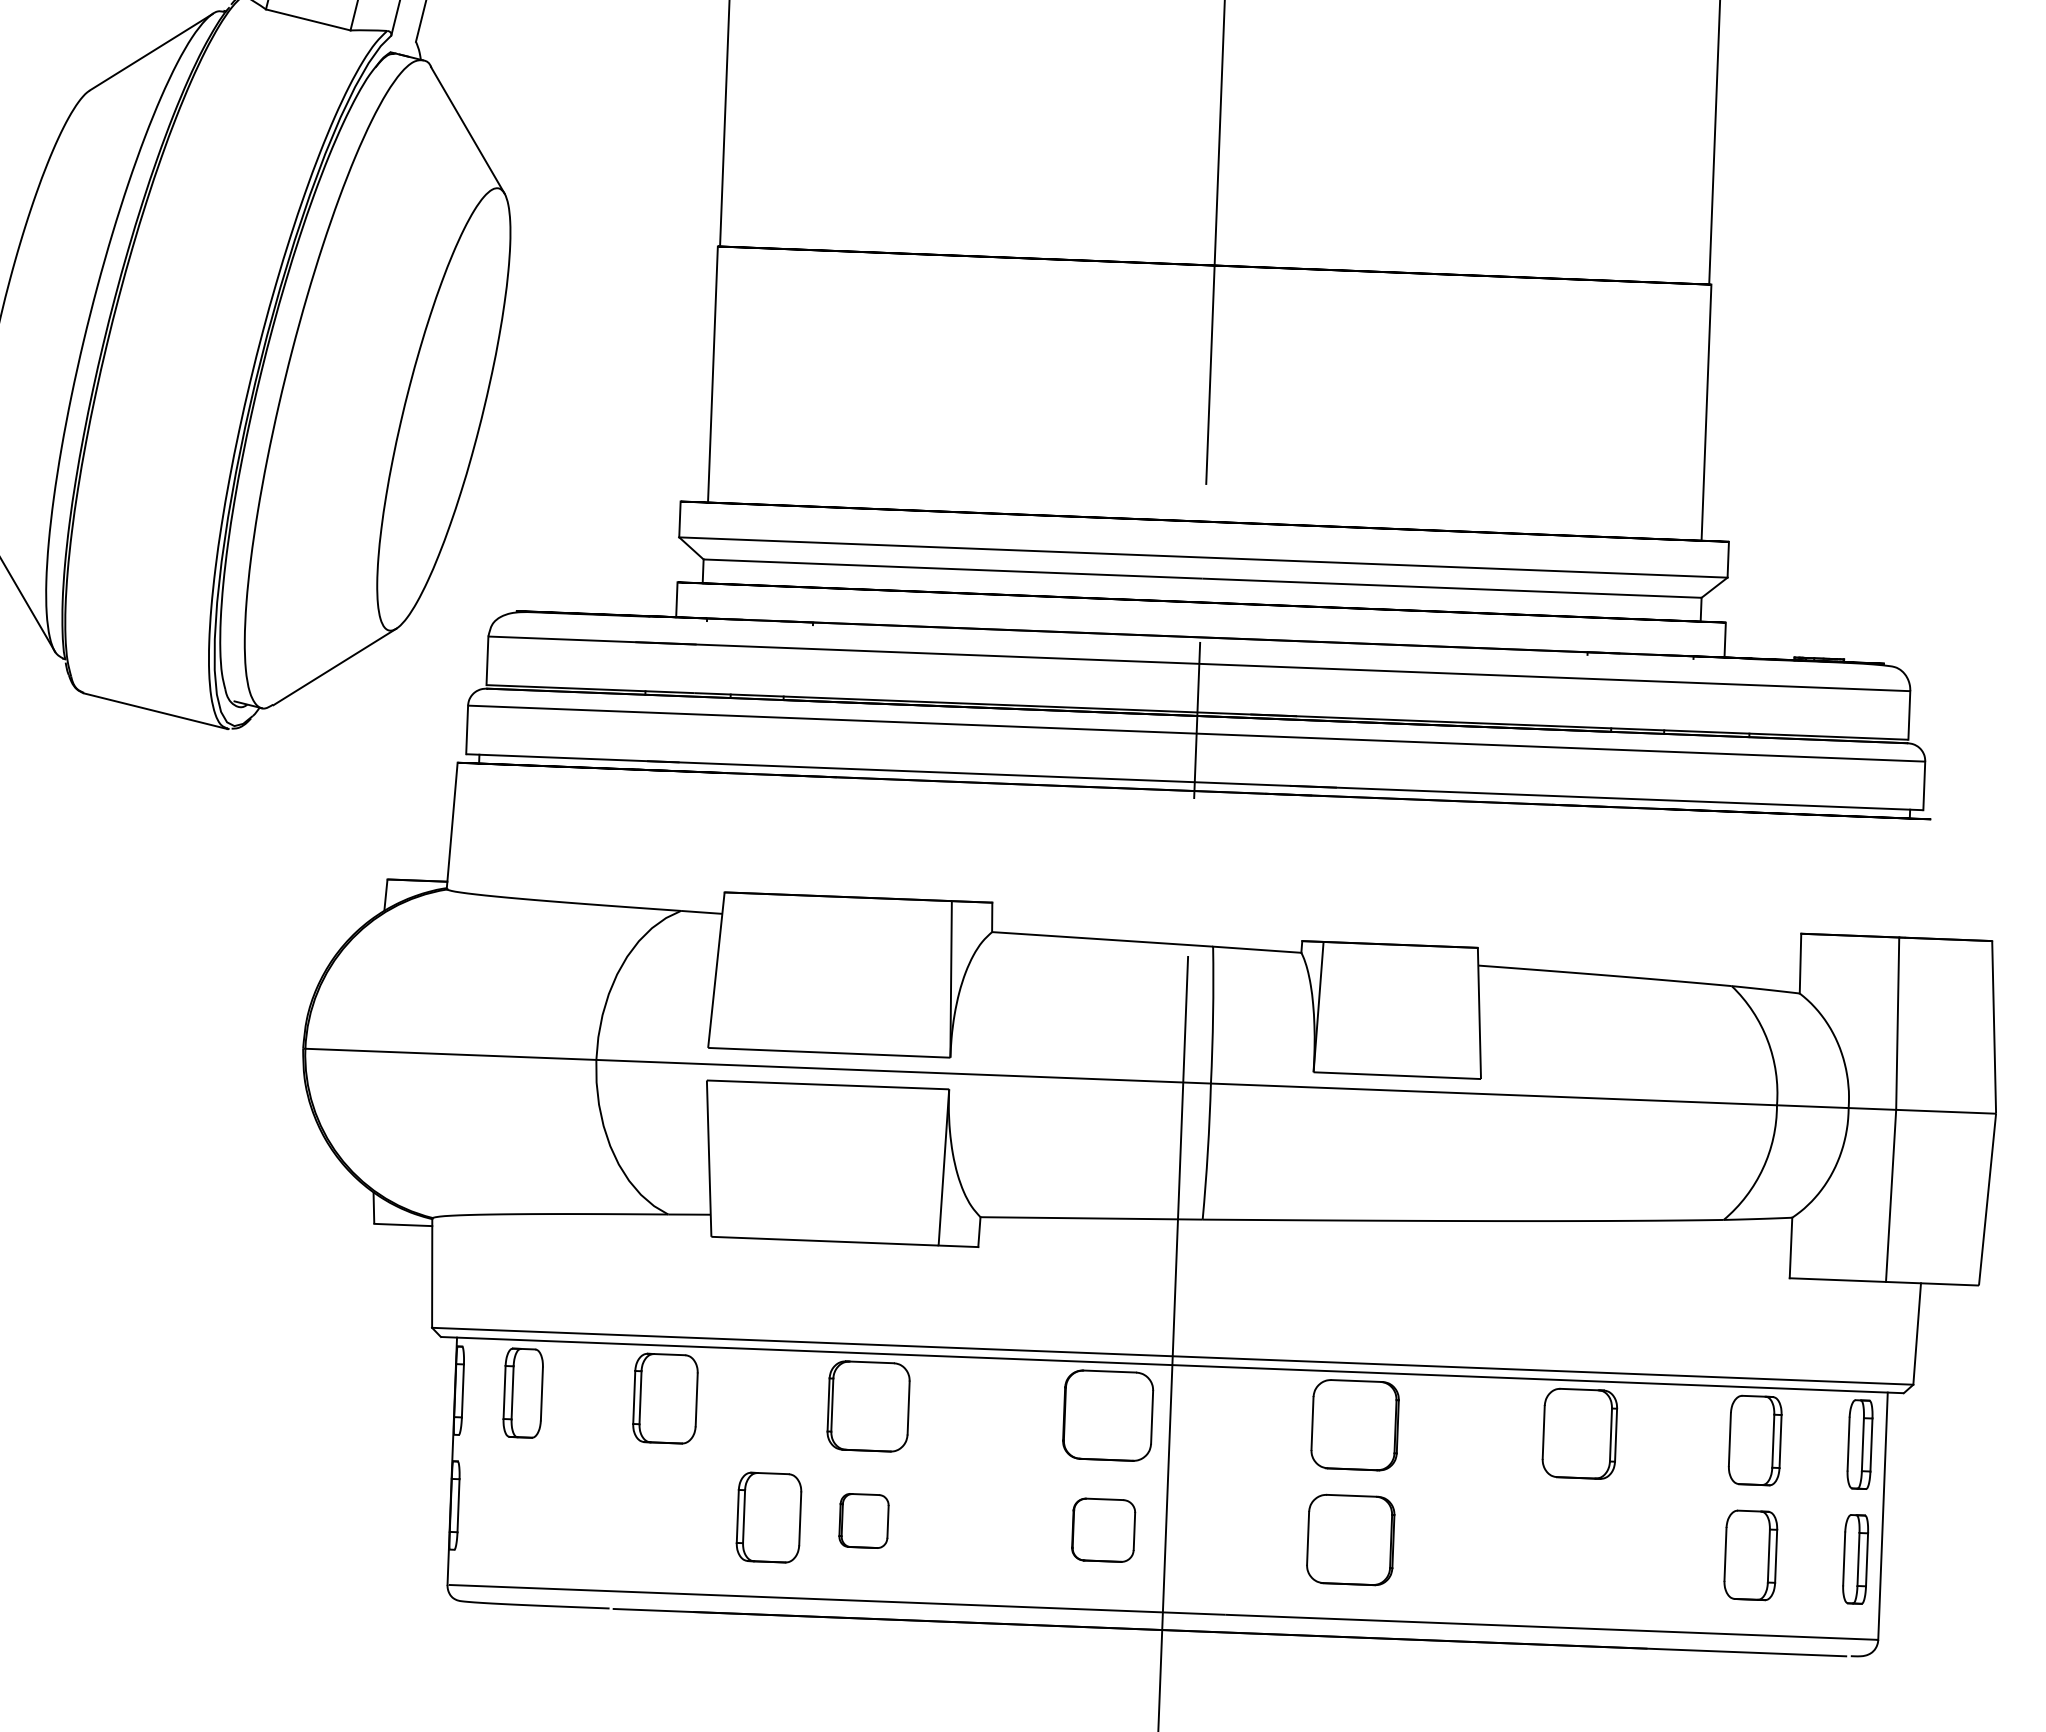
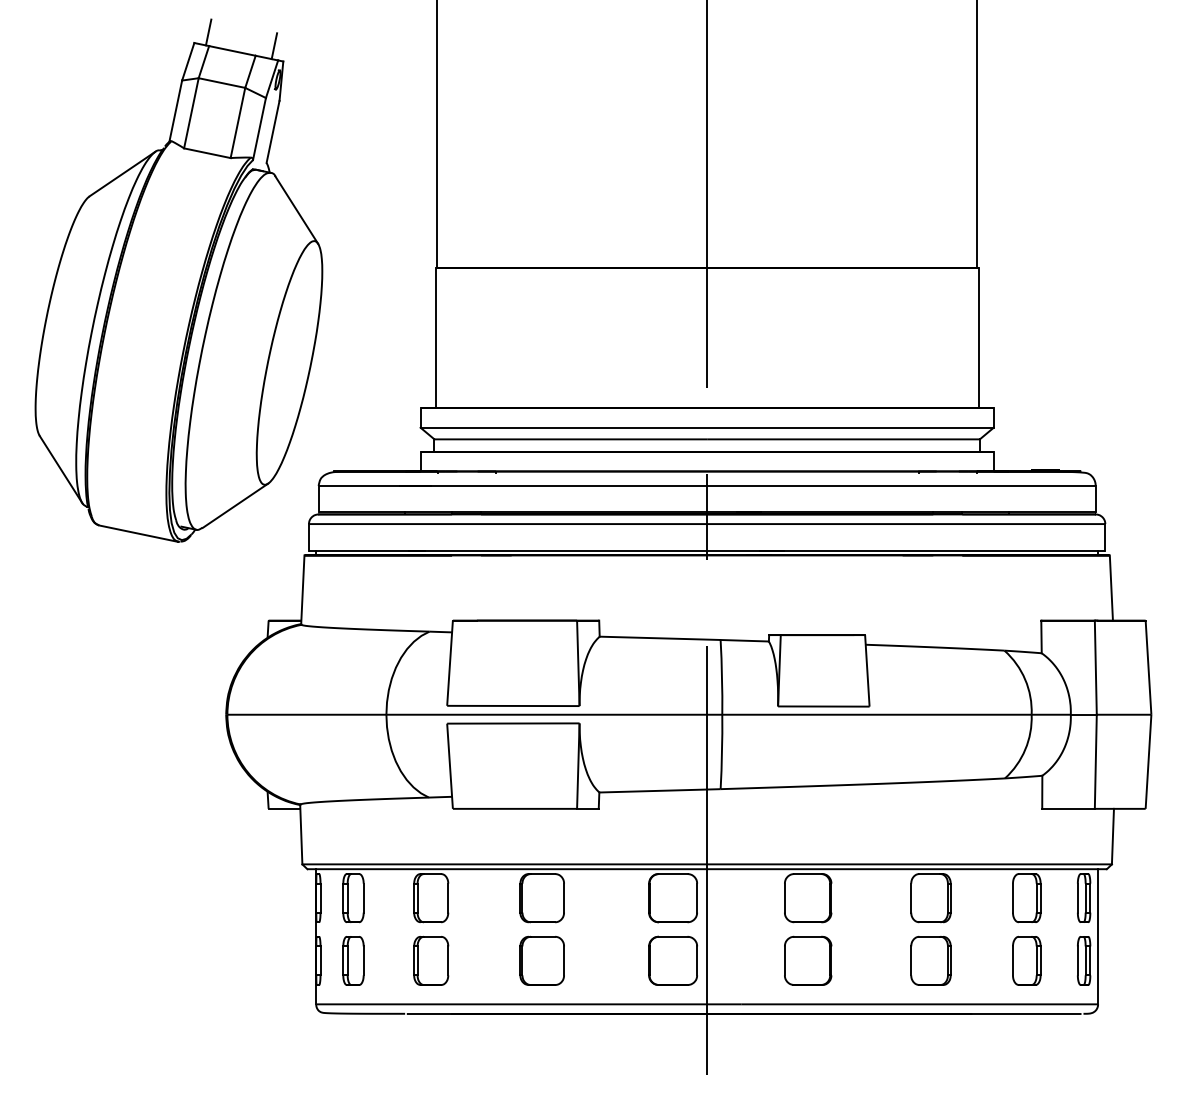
line: (1930, 878) -> (1110, 587), added
part: (518, 1507) -> (353, 960), added
part: (769, 1516) -> (431, 960), moved
part: (862, 1520) -> (541, 960), size x1.67
part: (1102, 1529) -> (672, 960), size x1.43
part: (1574, 1547) -> (930, 960), added

